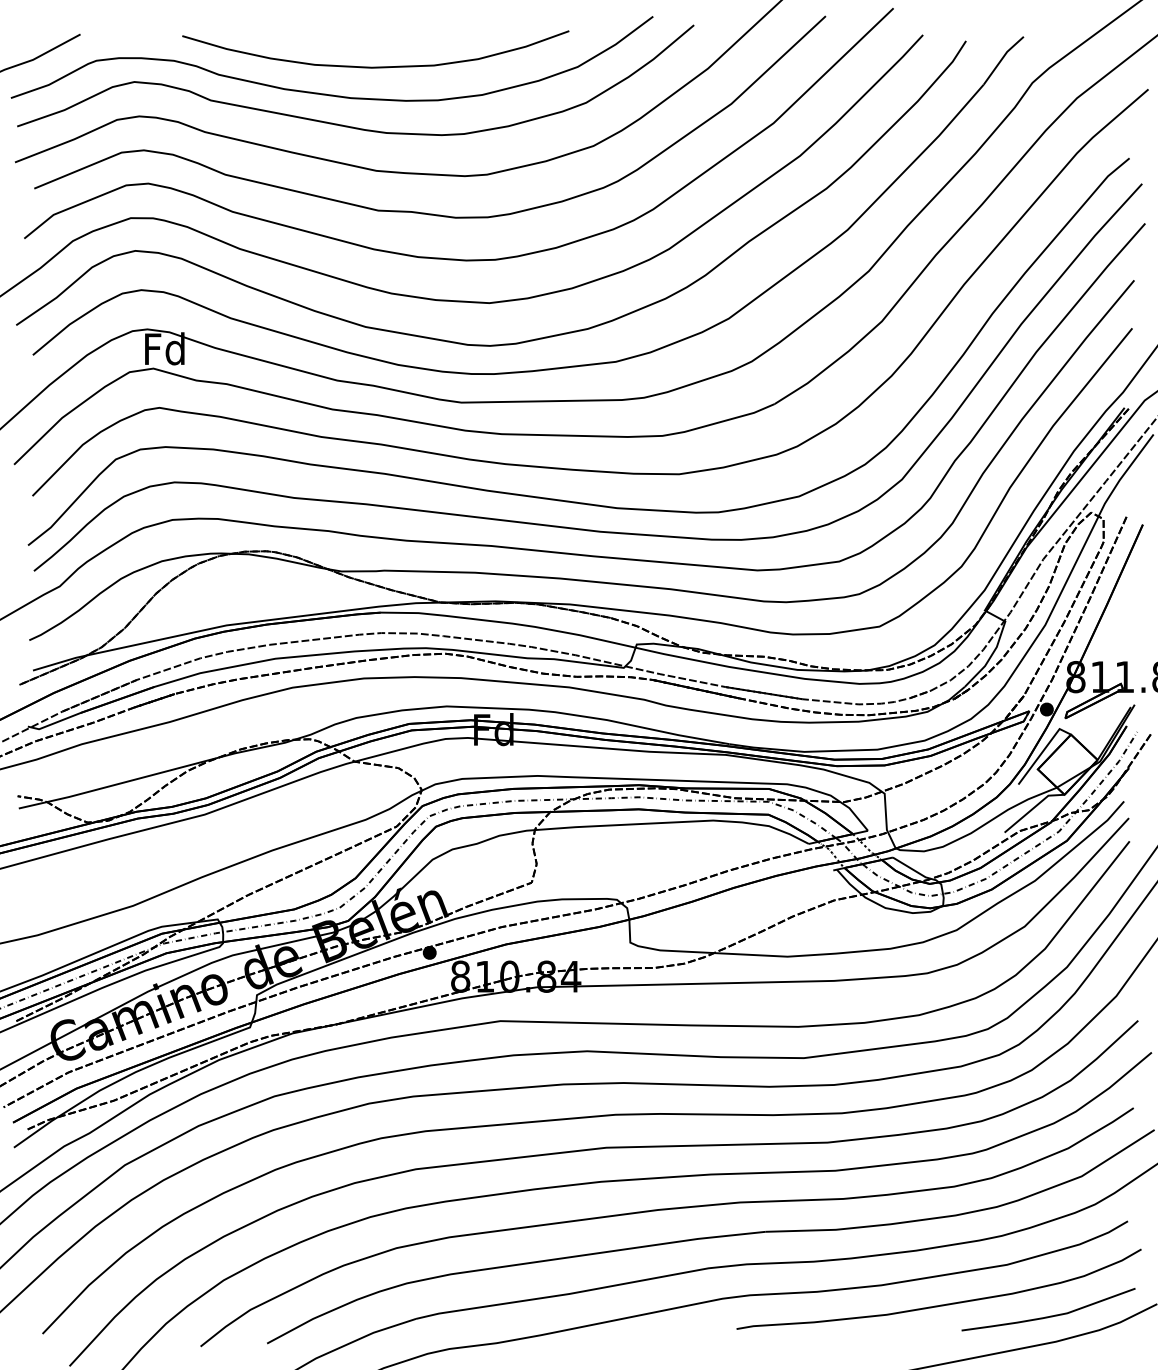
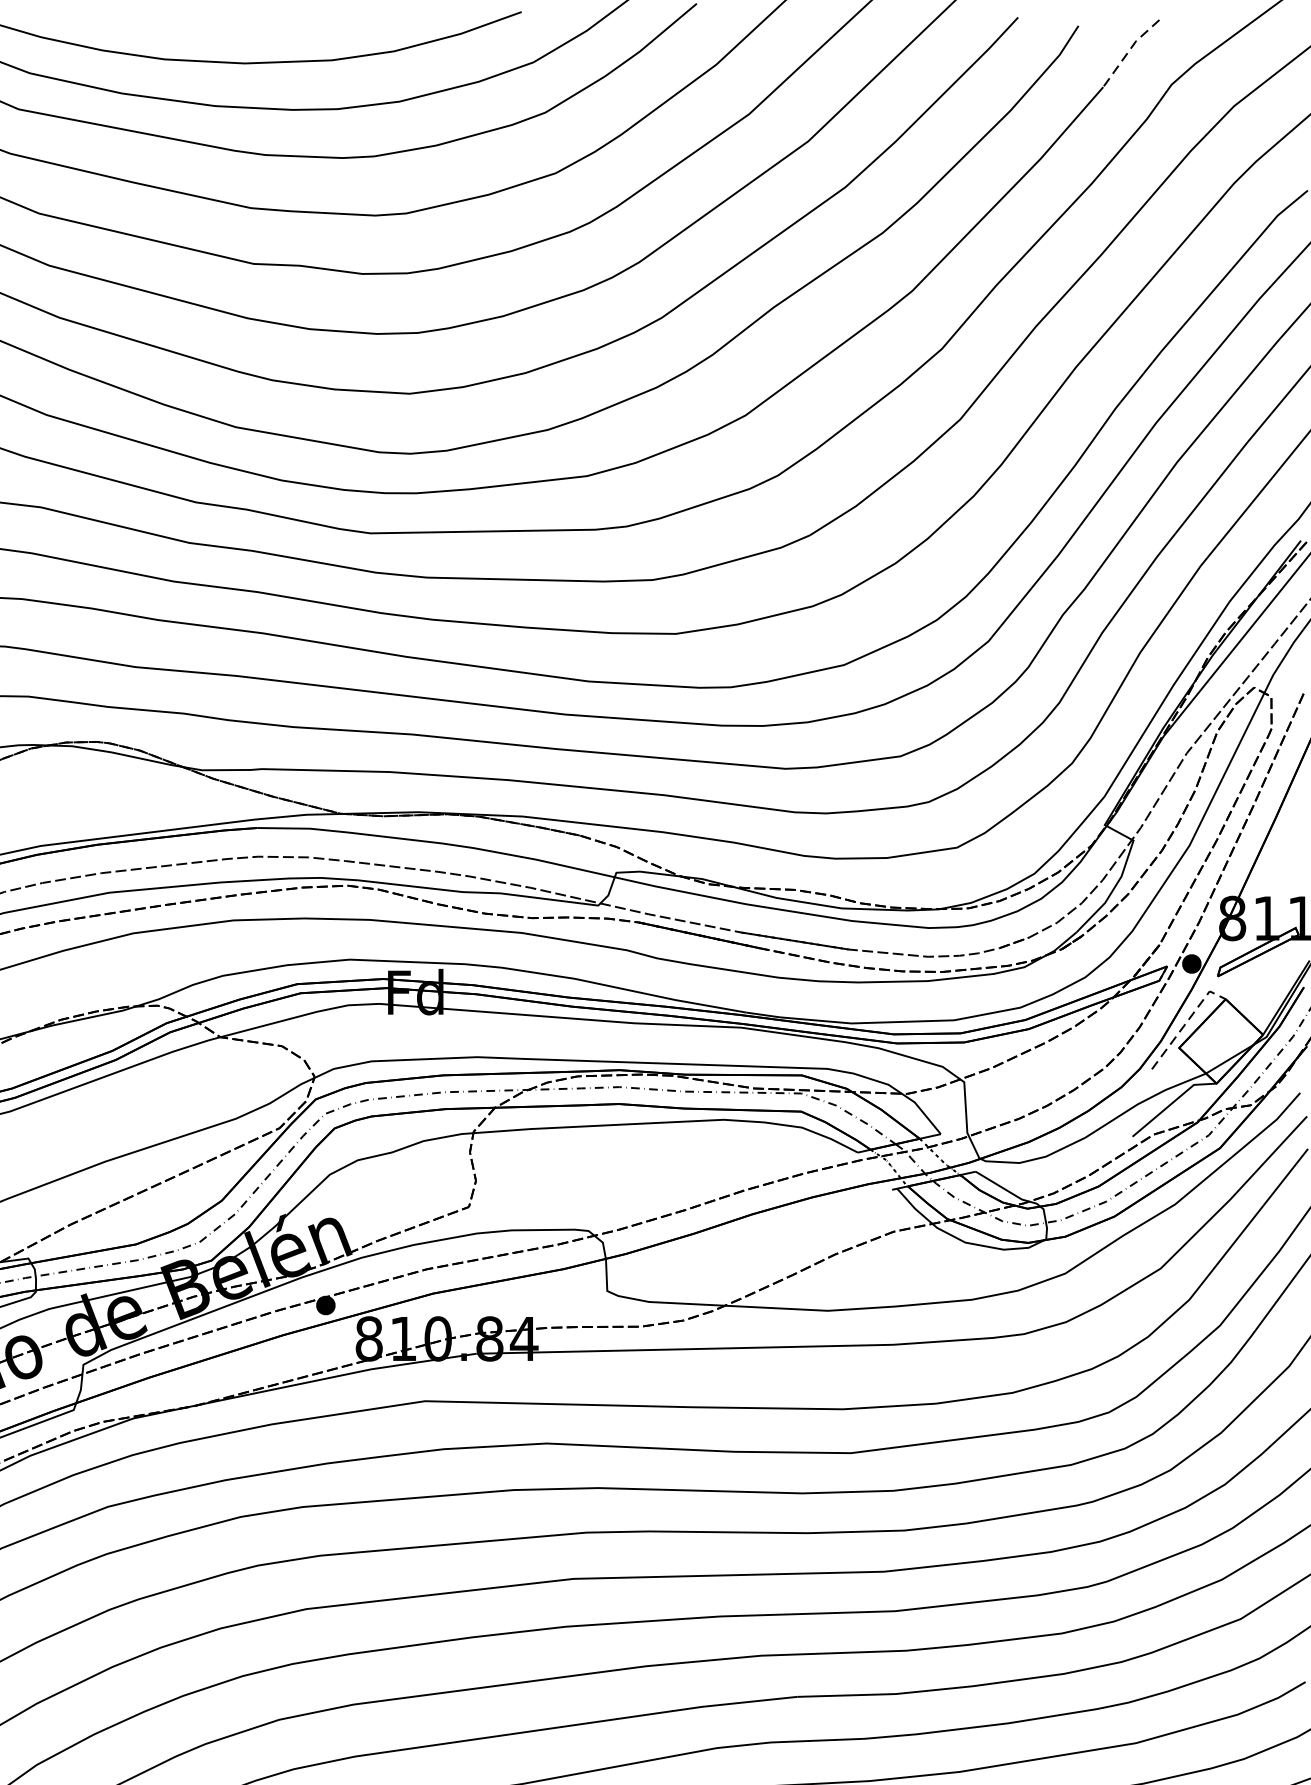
line: (1002, 59) -> (1129, 51), solid -> dashed
line: (1043, 751) -> (1187, 1022), solid -> dashed

